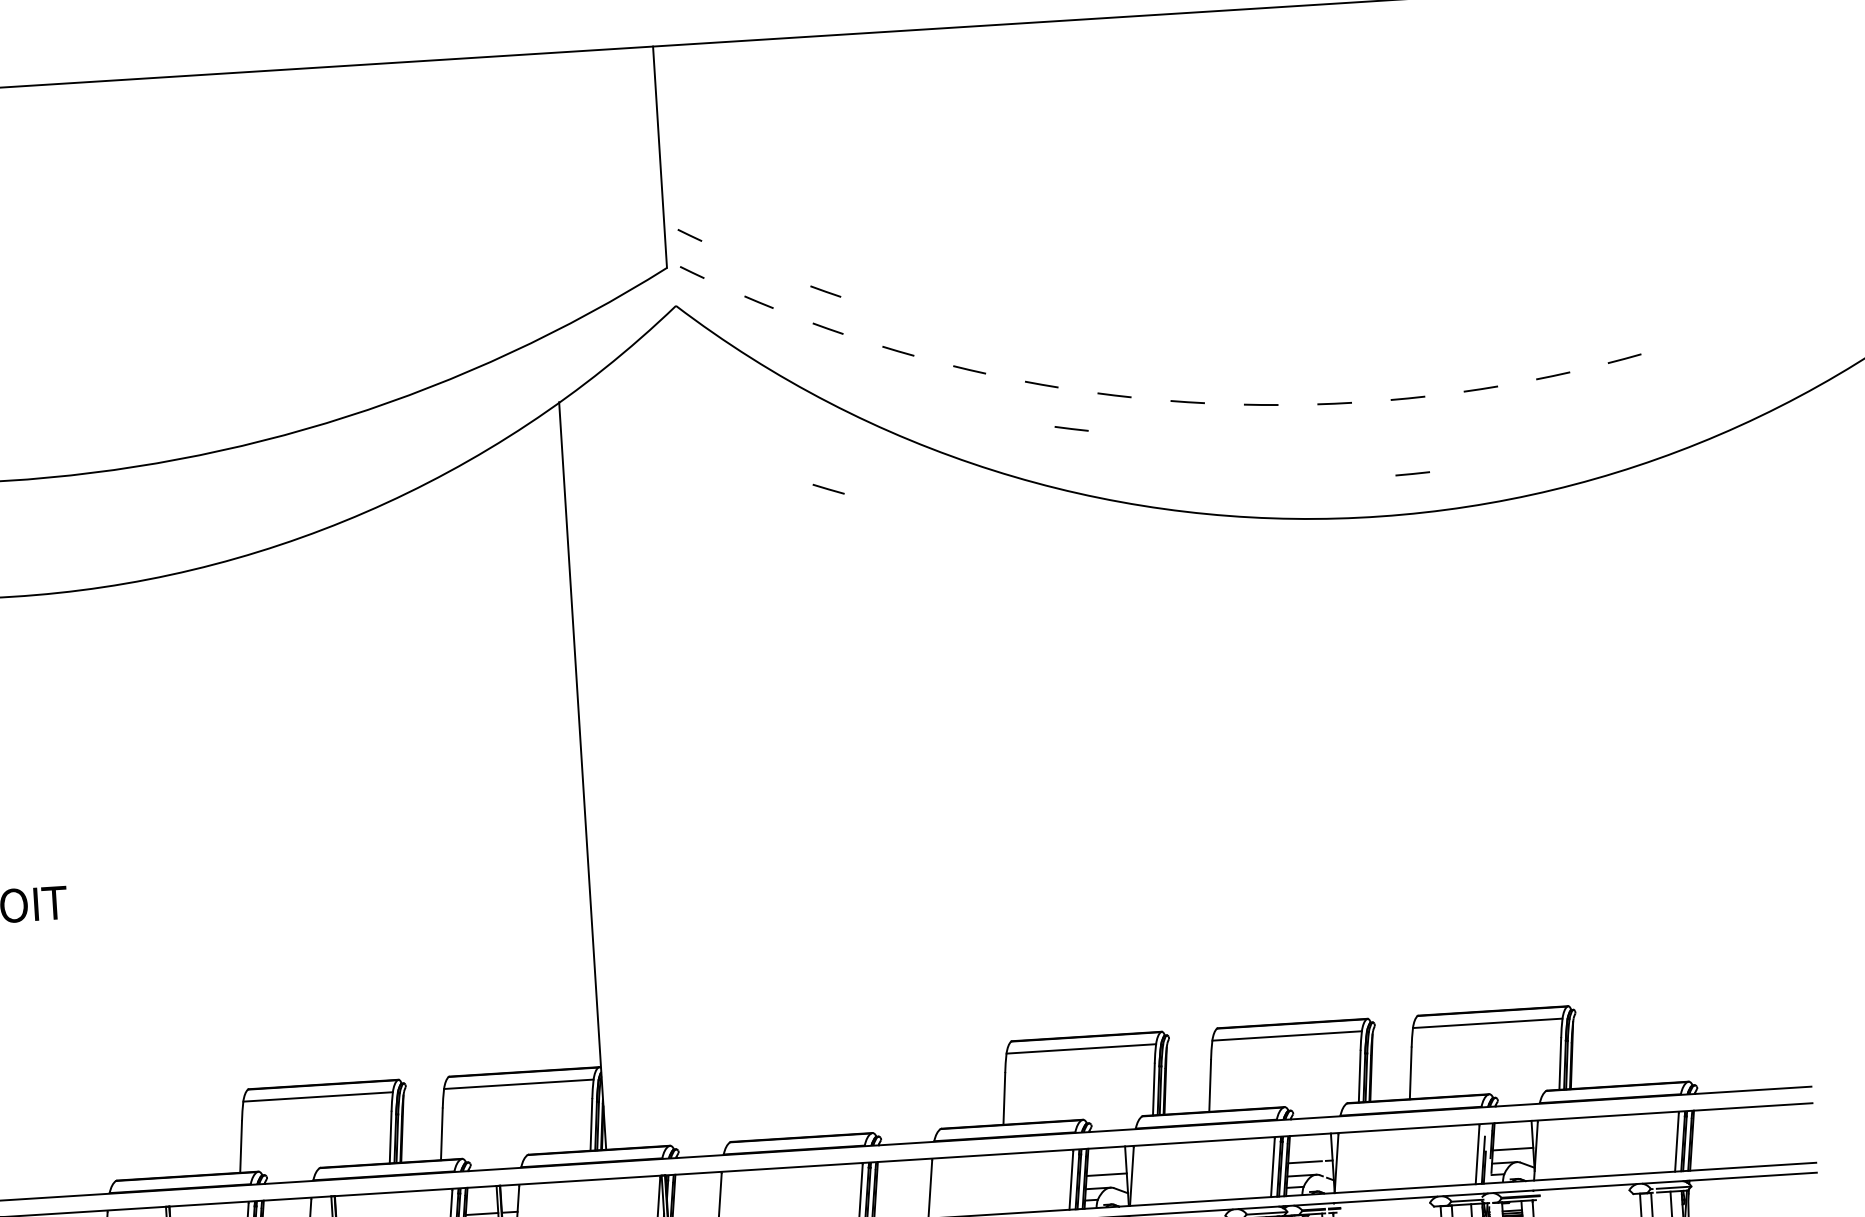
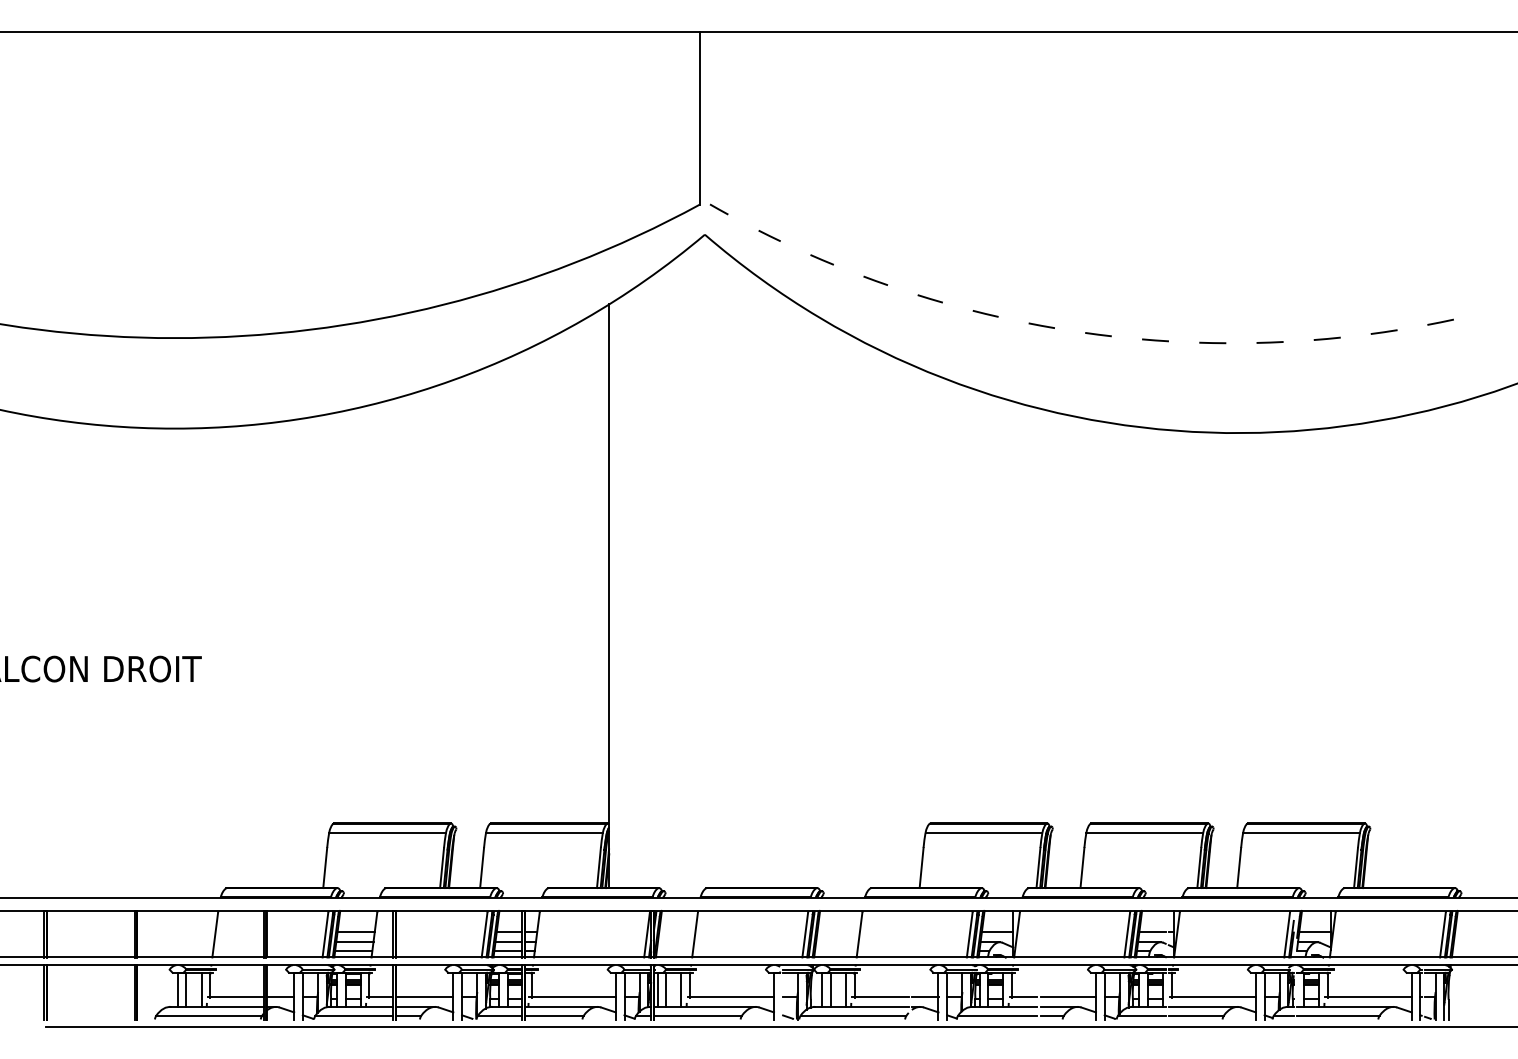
line: (689, 235) -> (718, 180), removed
line: (824, 291) -> (821, 230), removed
line: (1071, 428) -> (1006, 349), removed
line: (1412, 473) -> (1269, 401), removed
line: (828, 488) -> (814, 384), removed

